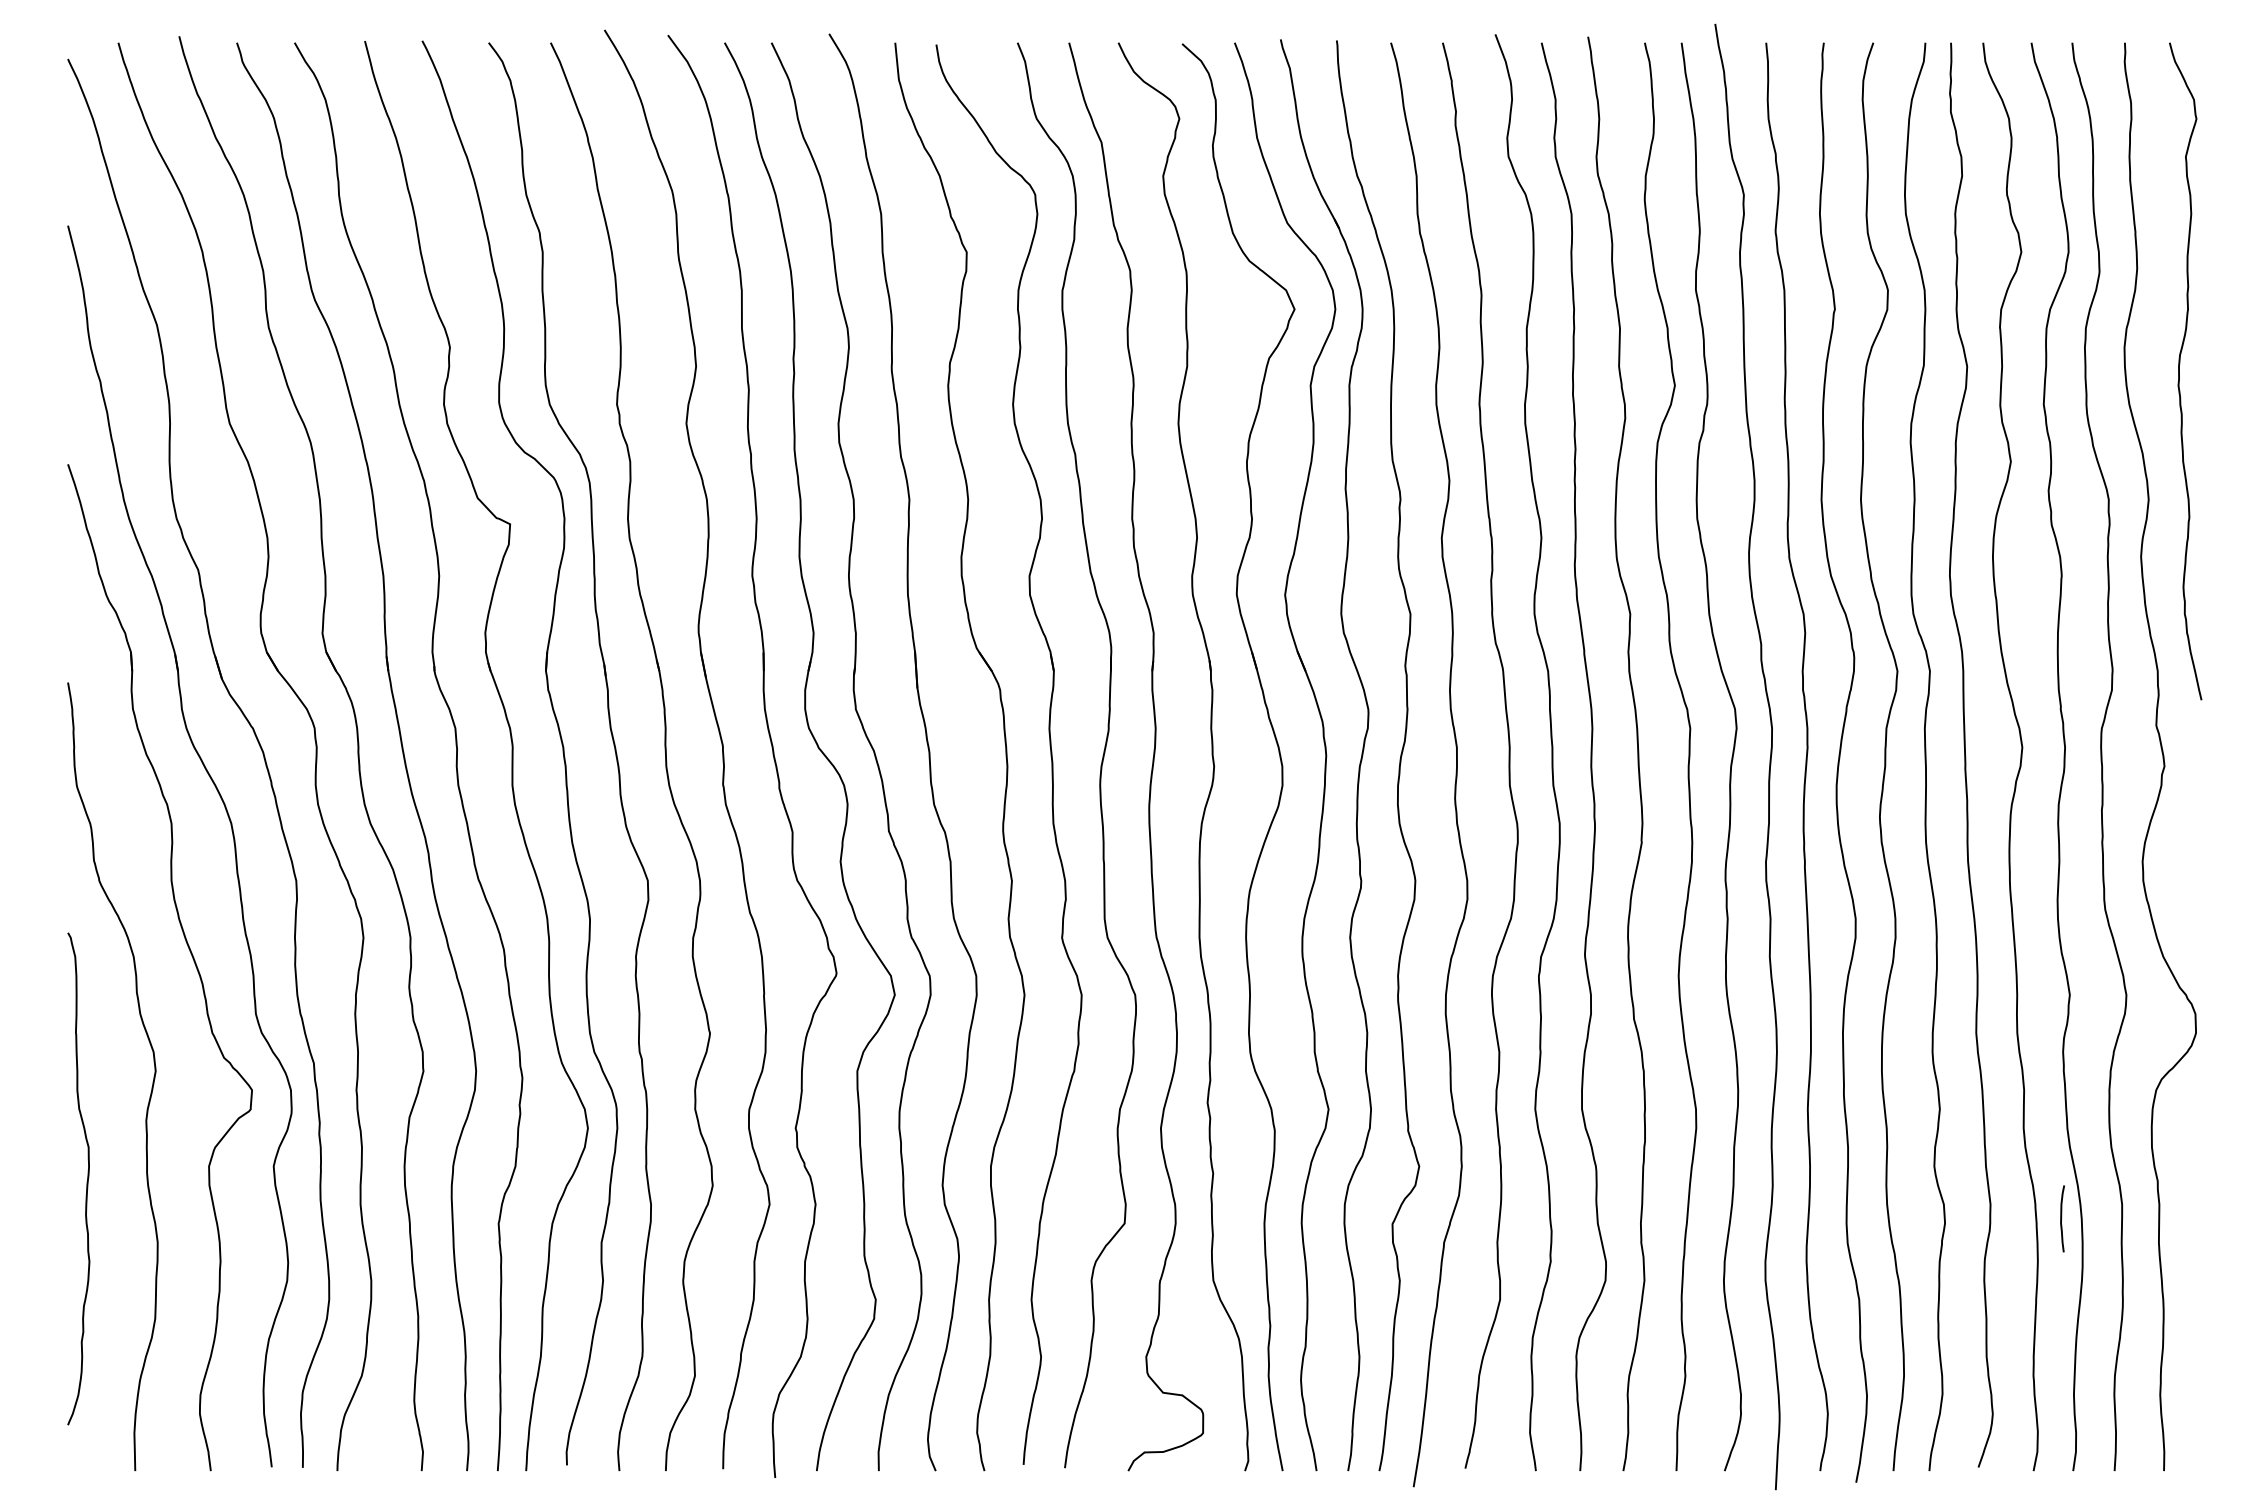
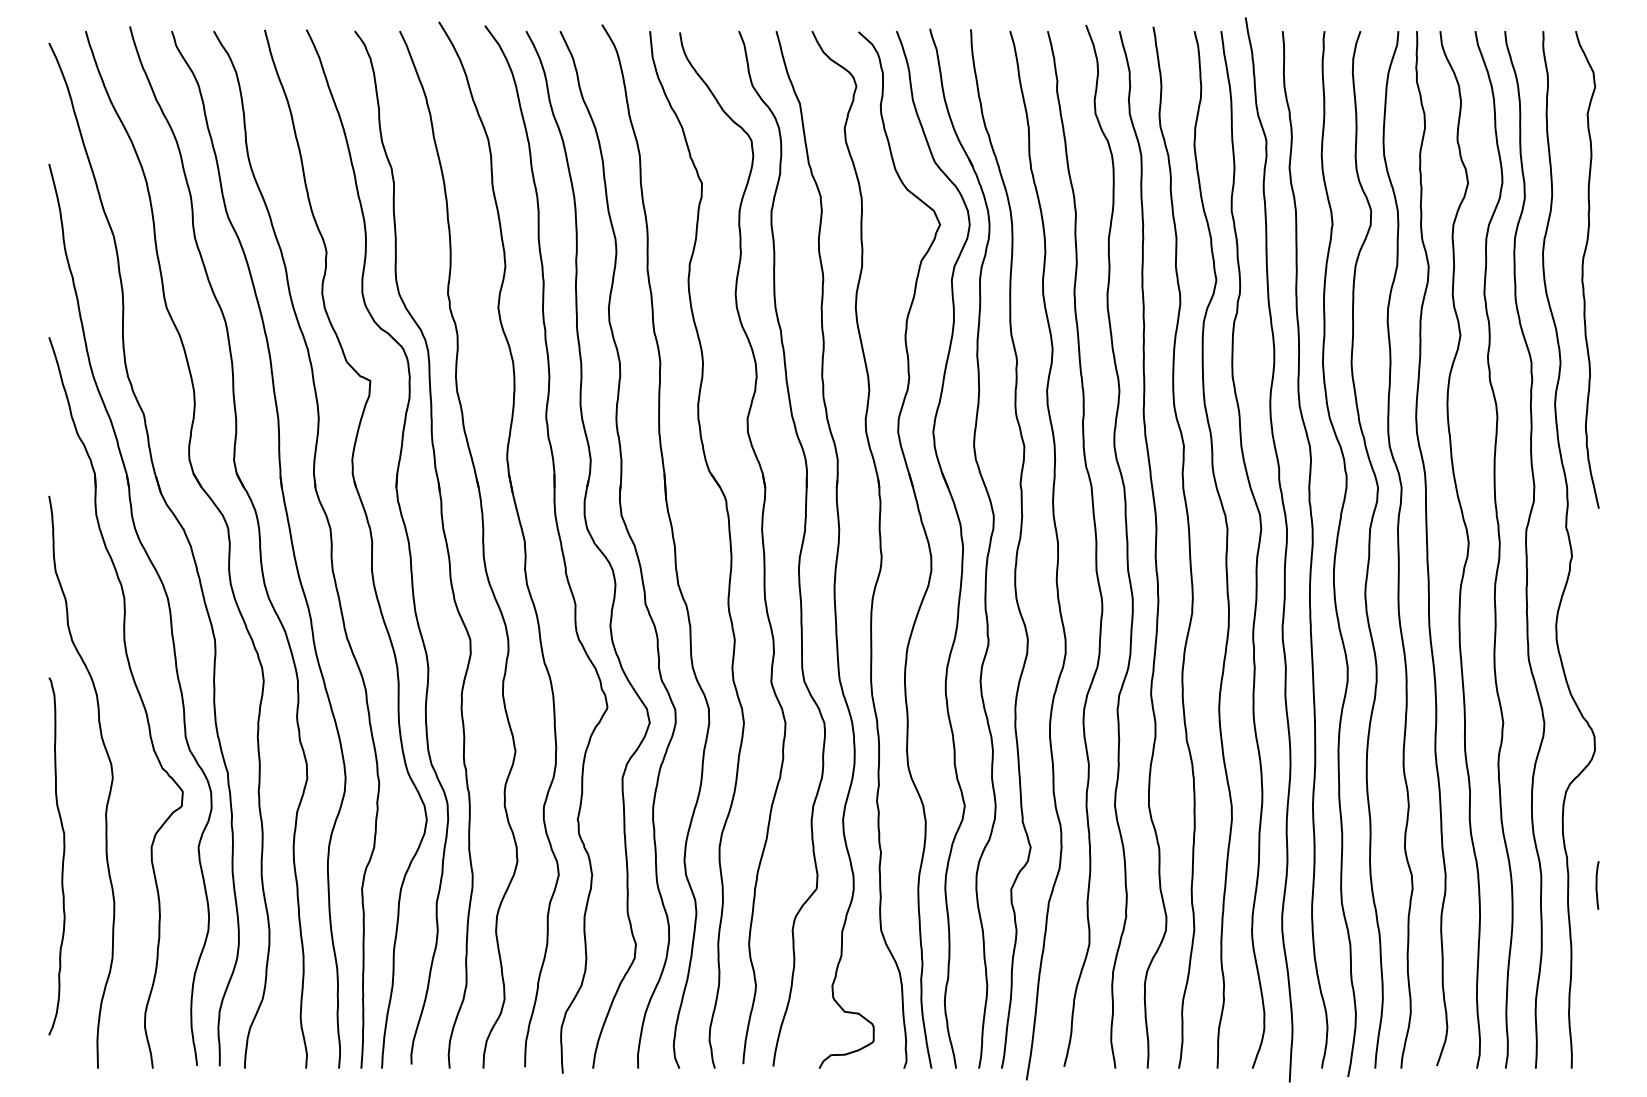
curve: (2062, 1217) -> (1597, 884), moved

